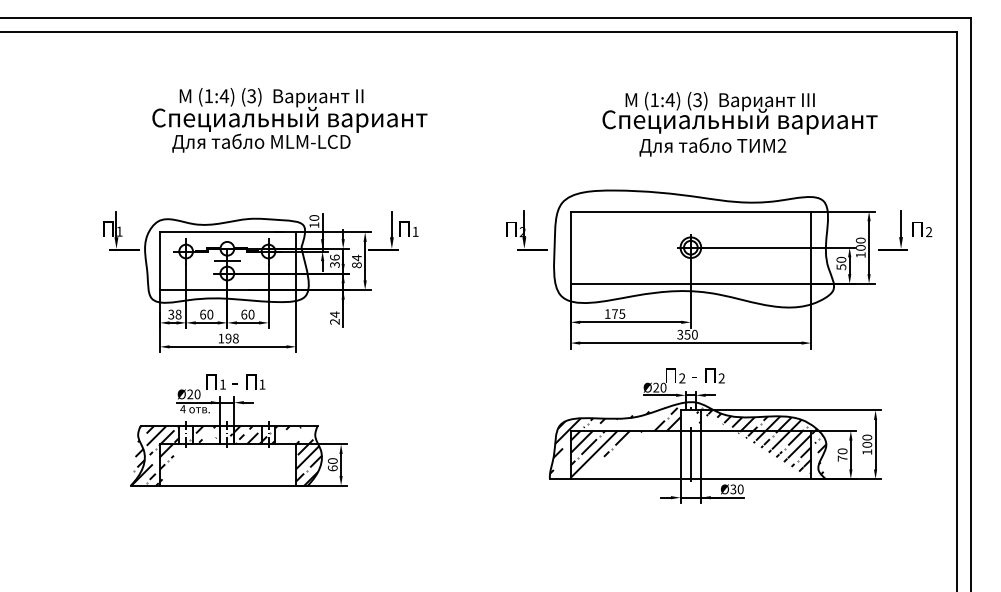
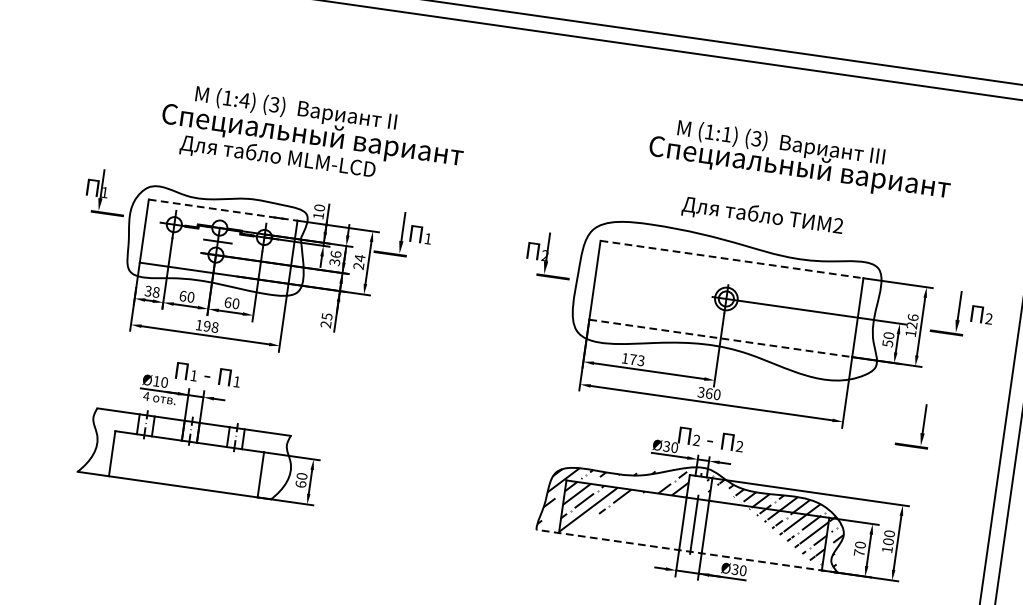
text: (669, 99) -> (726, 133), (1:4) -> (1:1)
text: (289, 120) -> (312, 137), moved
text: (712, 146) -> (762, 215), moved
line: (691, 211) -> (732, 259), solid -> dashed
line: (228, 232) -> (223, 210), solid -> dashed
text: (860, 243) -> (912, 320), 100 -> 126
text: (356, 265) -> (358, 266), 84 -> 24
line: (691, 283) -> (721, 338), solid -> dashed
text: (622, 313) -> (641, 360), 175 -> 173
text: (334, 314) -> (326, 316), 24 -> 25
text: (687, 334) -> (709, 393), 350 -> 360
part: (883, 336) -> (923, 425), added
text: (656, 388) -> (666, 447), 20 -> 30
text: (190, 394) -> (156, 381), 20 -> 10
hatch: (226, 455) -> (186, 453), removed
line: (687, 479) -> (686, 551), solid -> dashed

